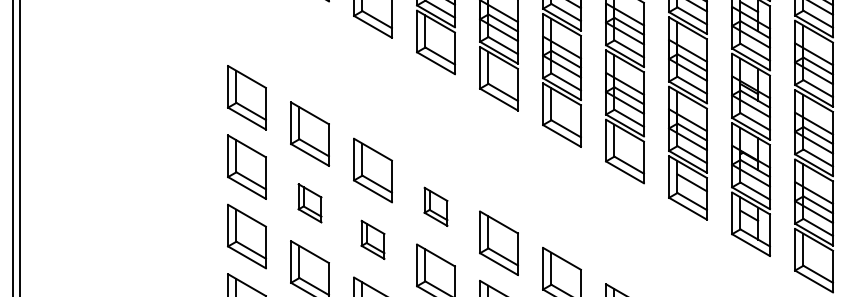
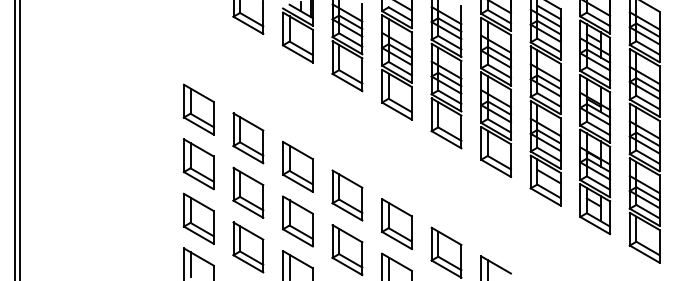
part: (310, 203) -> (248, 192), size x1.67
part: (436, 206) -> (347, 195), size x1.67
part: (372, 239) -> (297, 221), size x1.67

